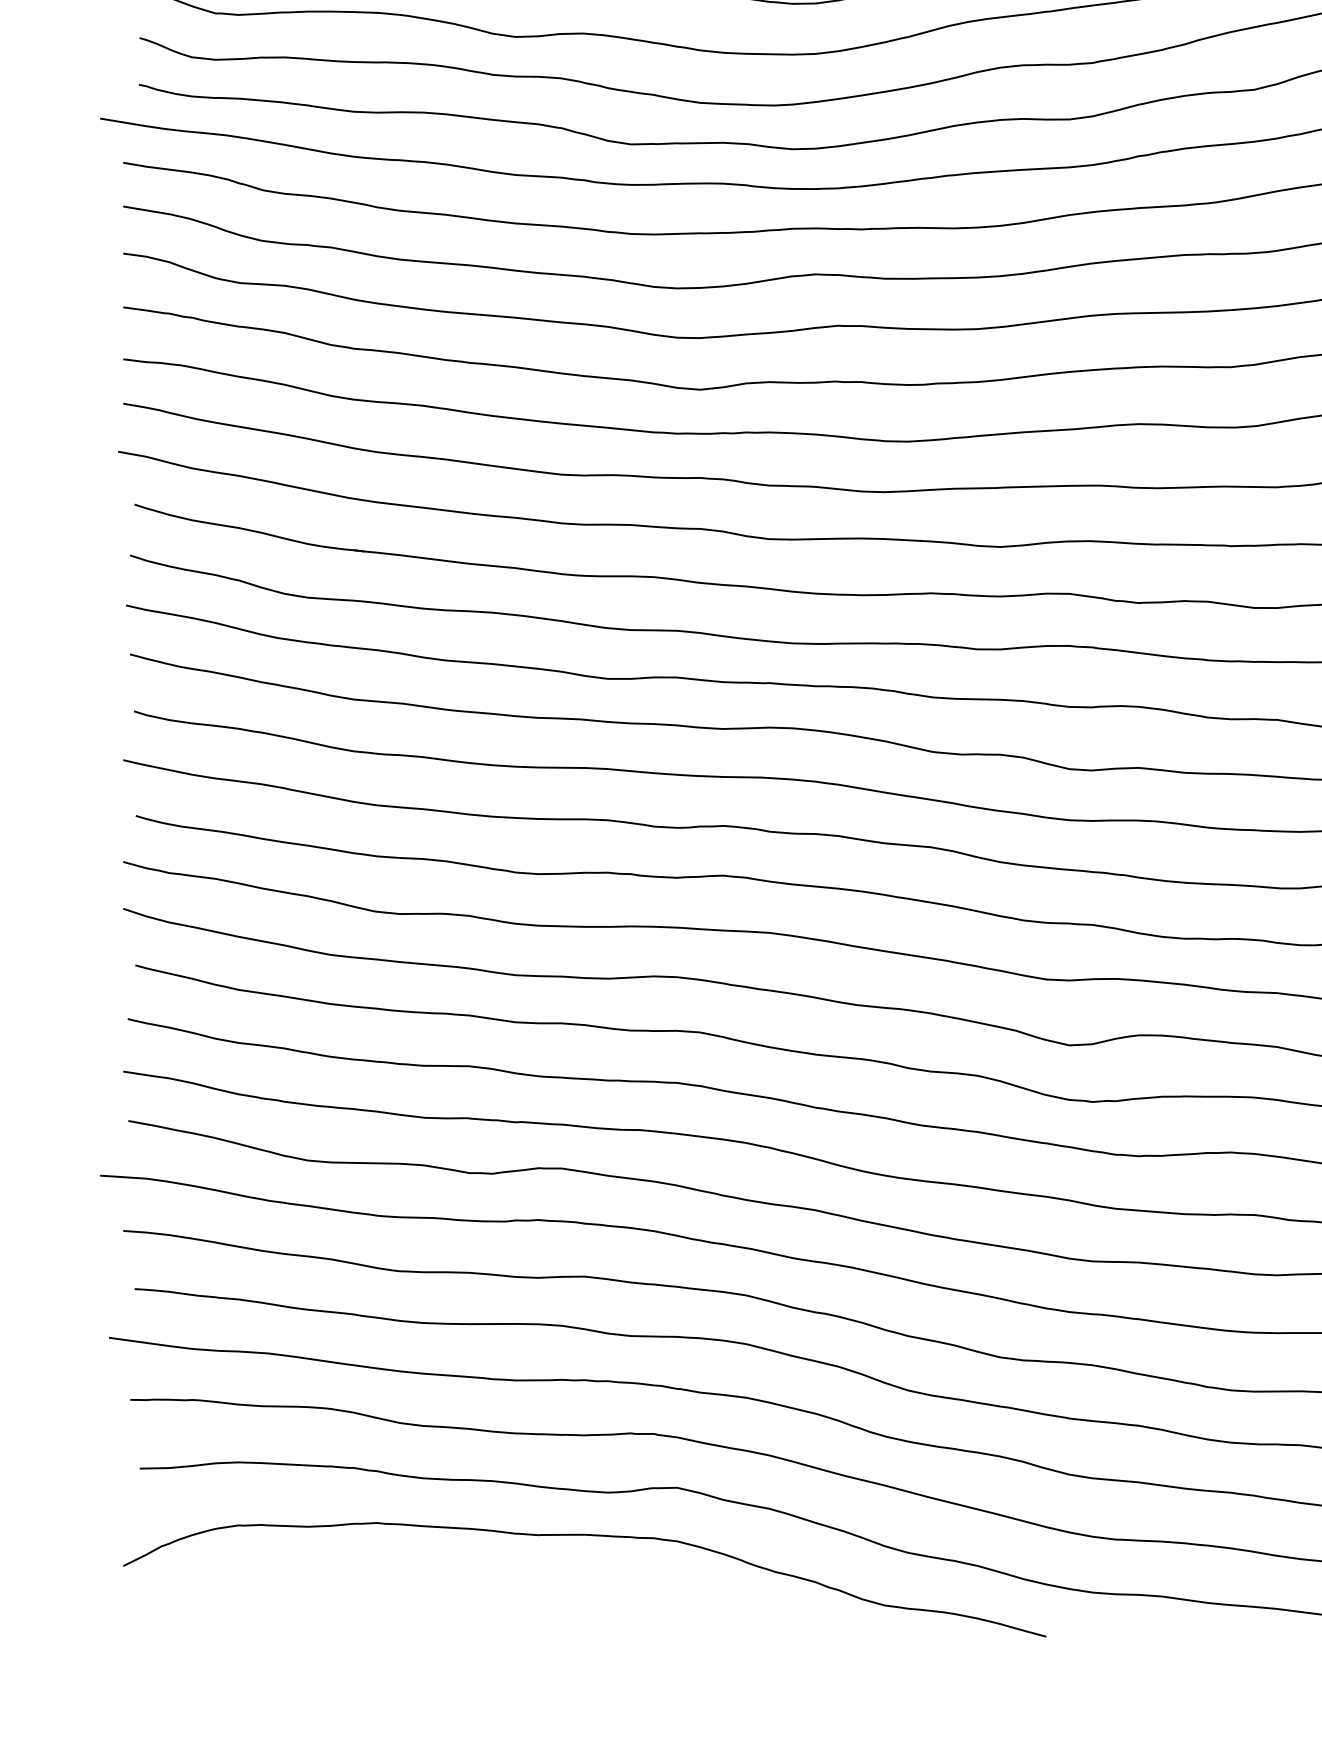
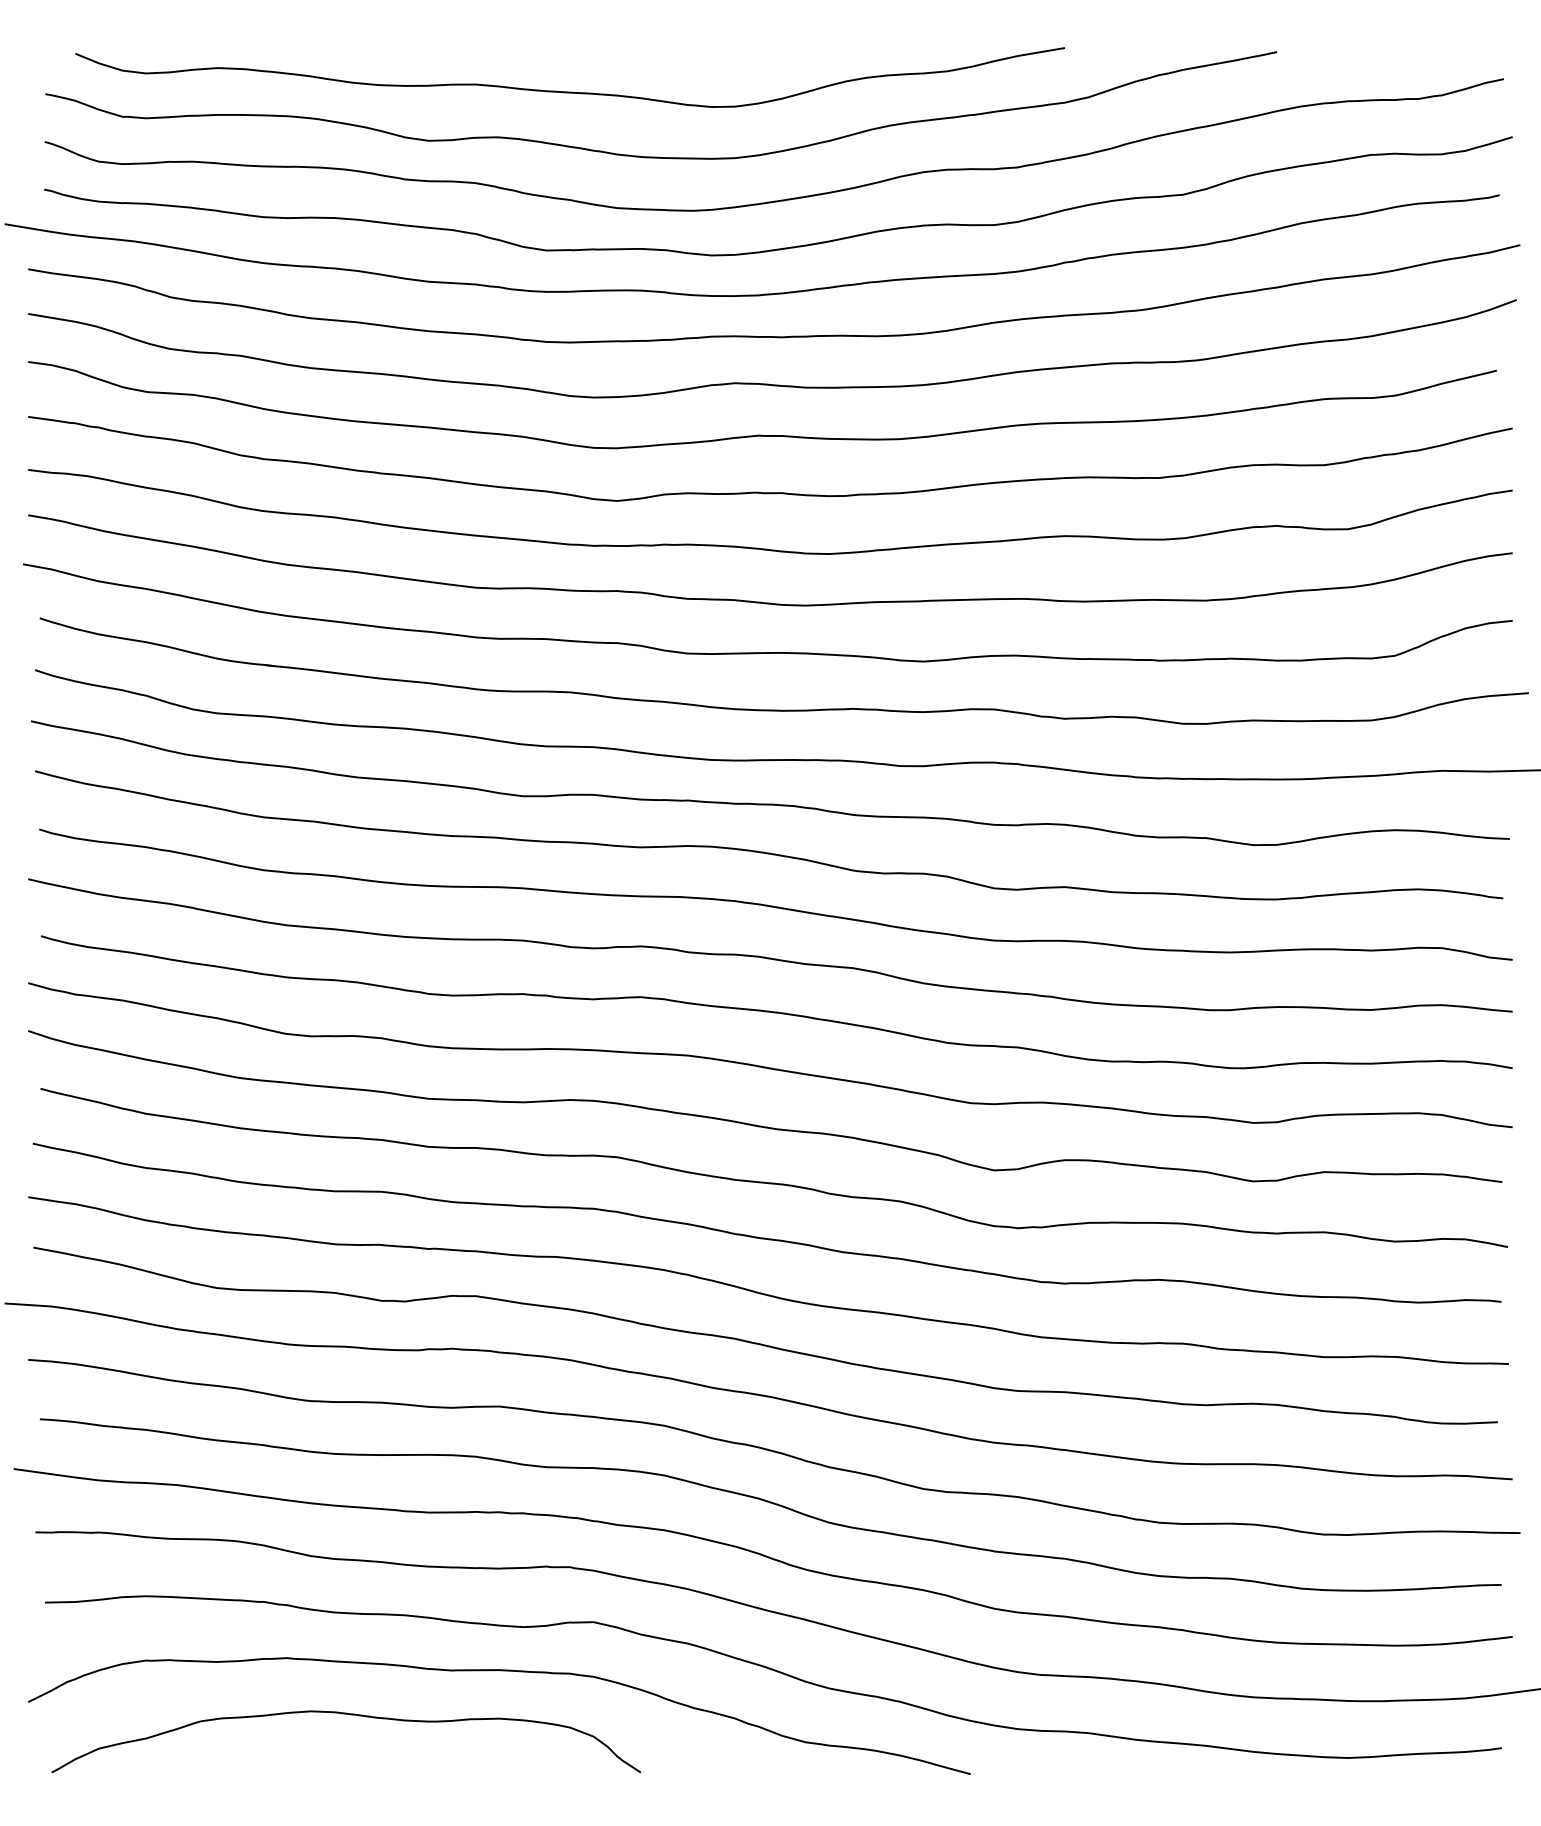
curve: (438, 1579) -> (350, 1715), added

